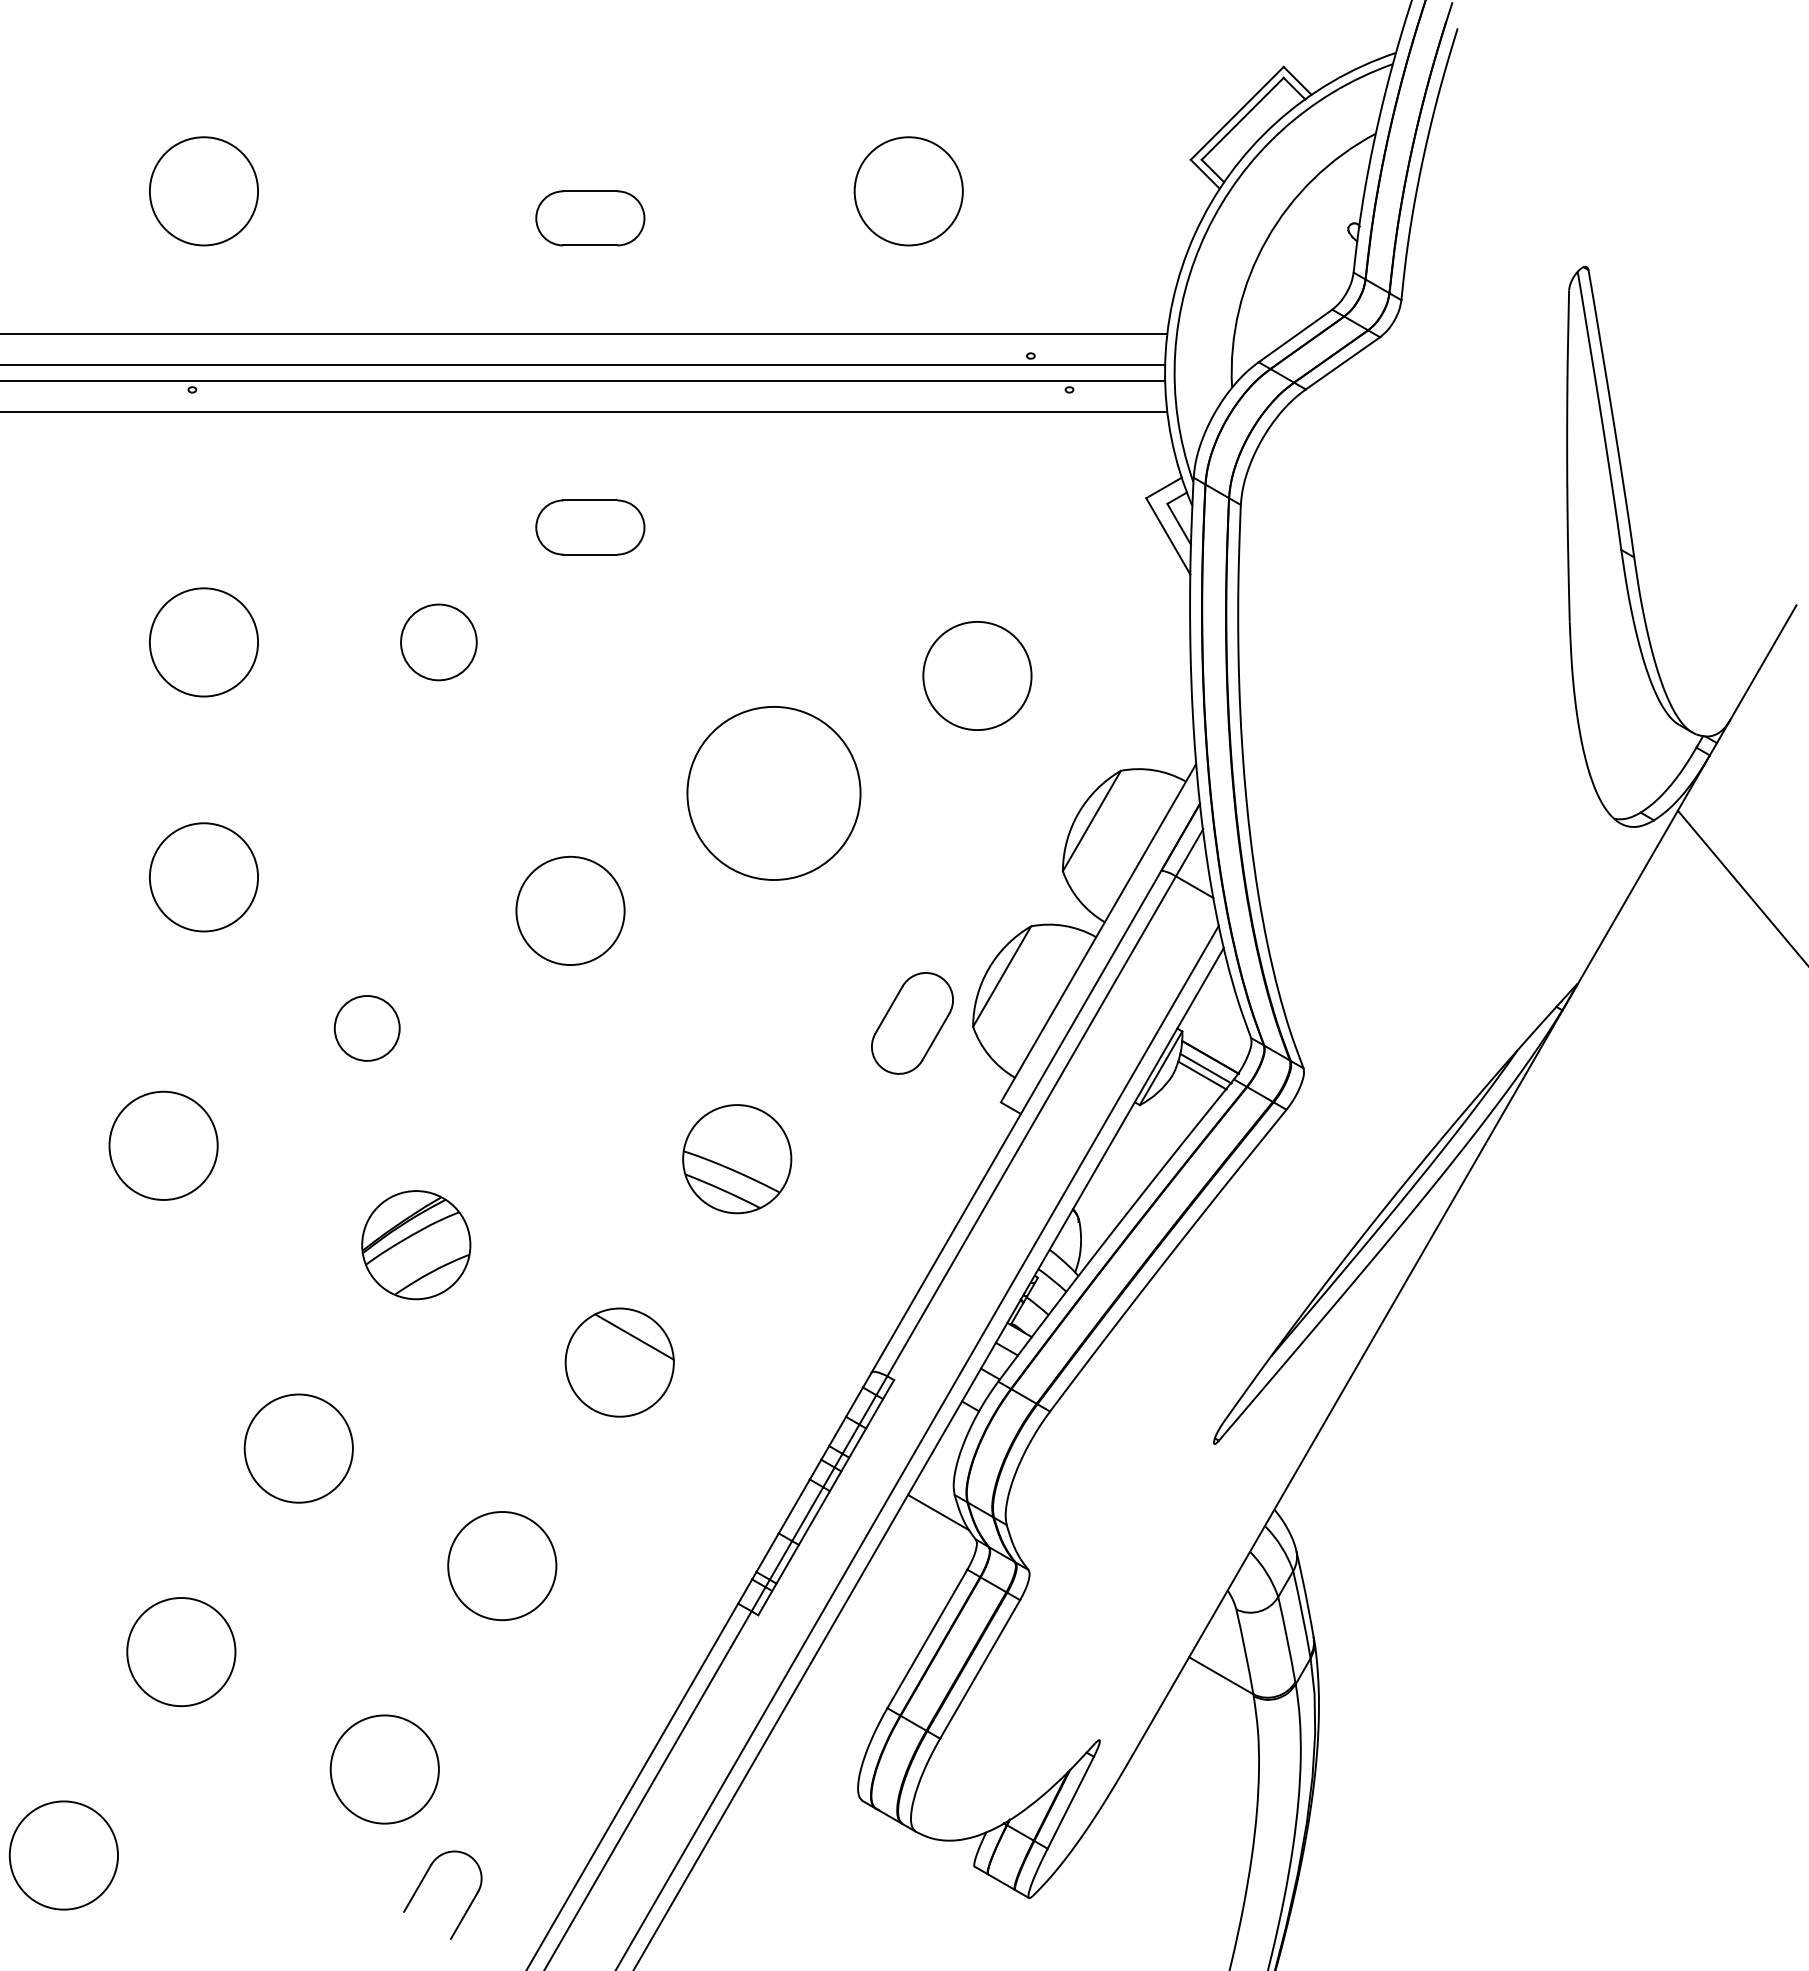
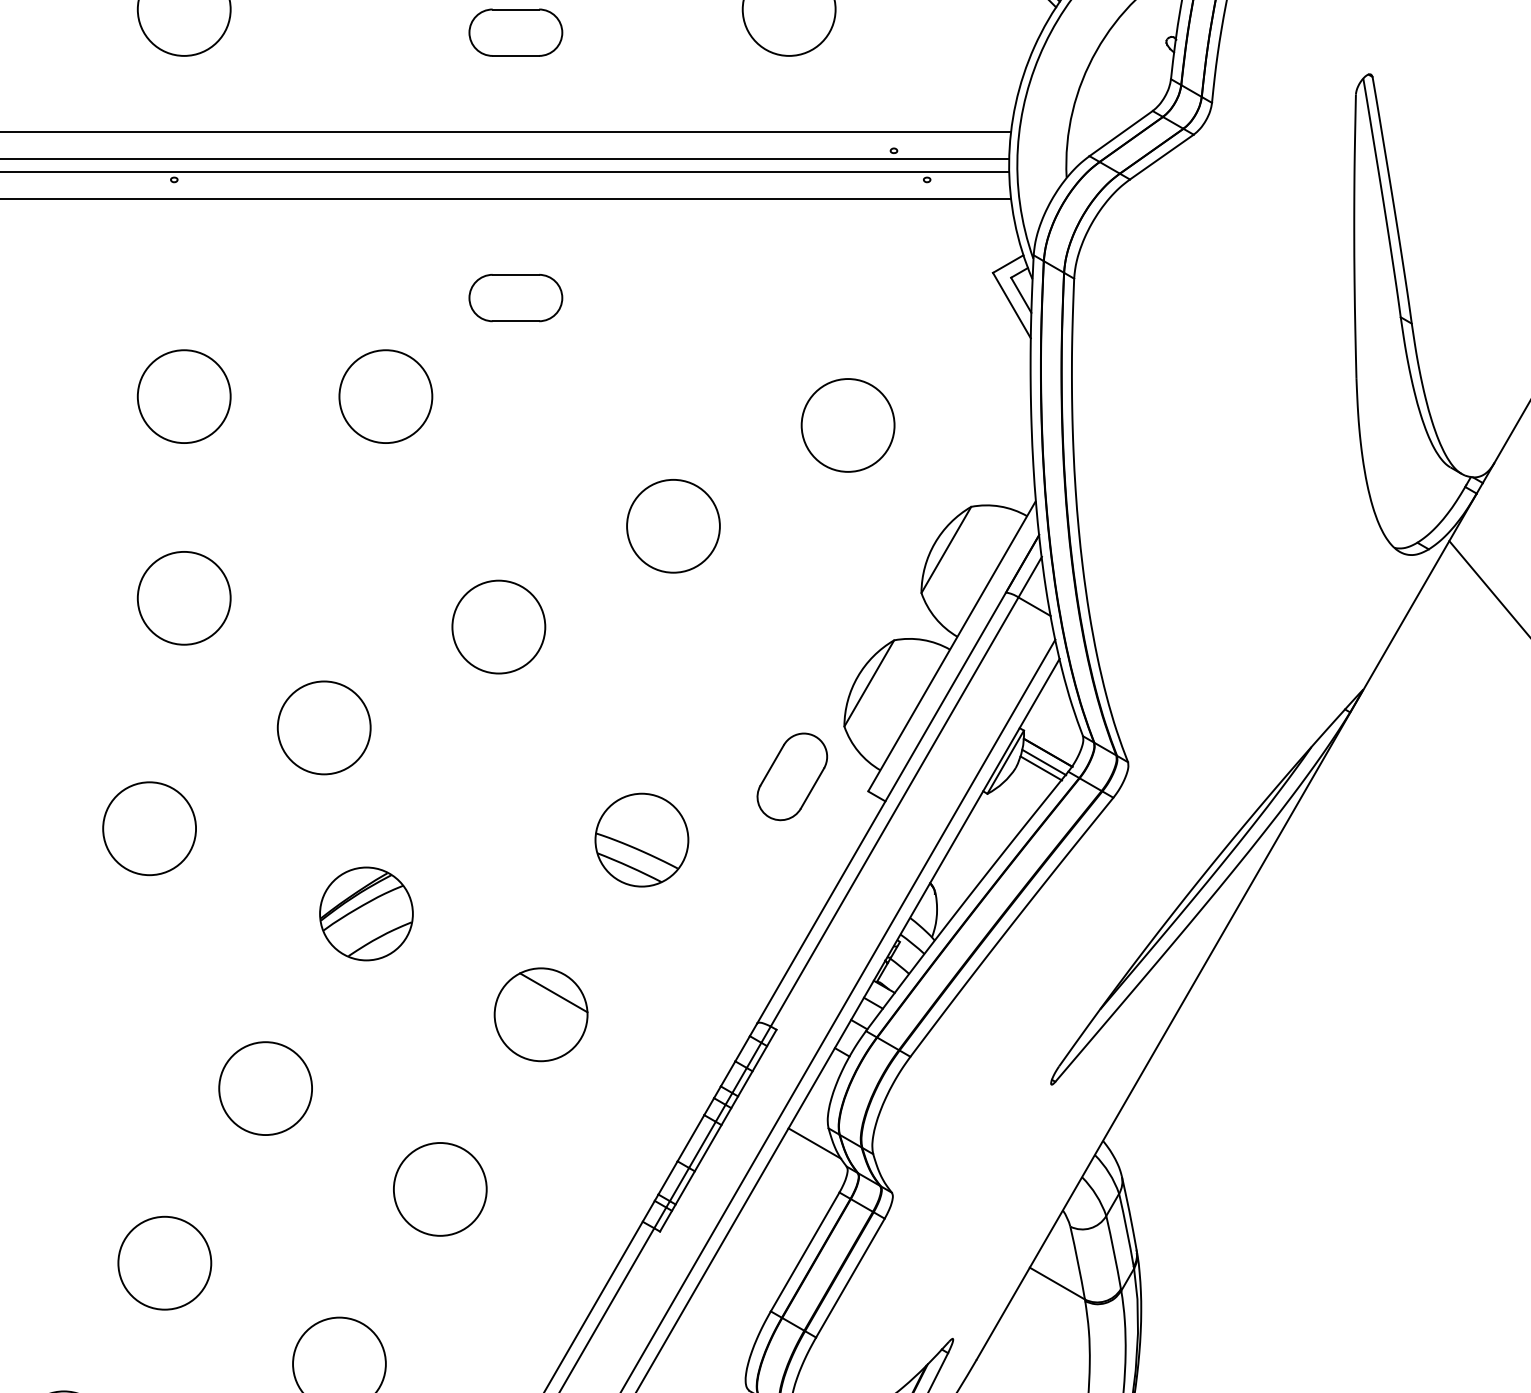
circle: (438, 642) -> (385, 396), size x1.43
circle: (773, 793) -> (673, 526), size x0.62
part: (912, 1023) -> (792, 776), moved
circle: (367, 1028) -> (324, 728), size x1.67

